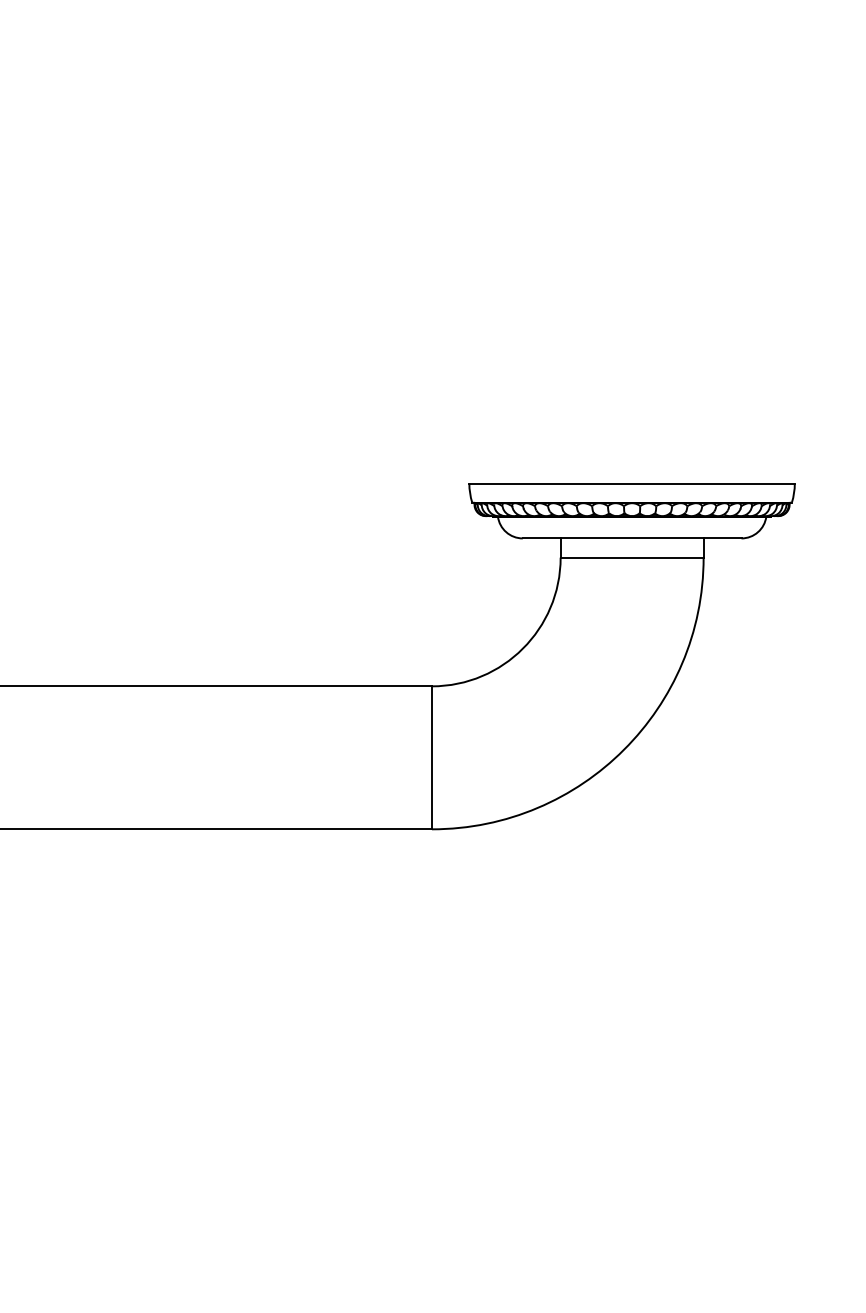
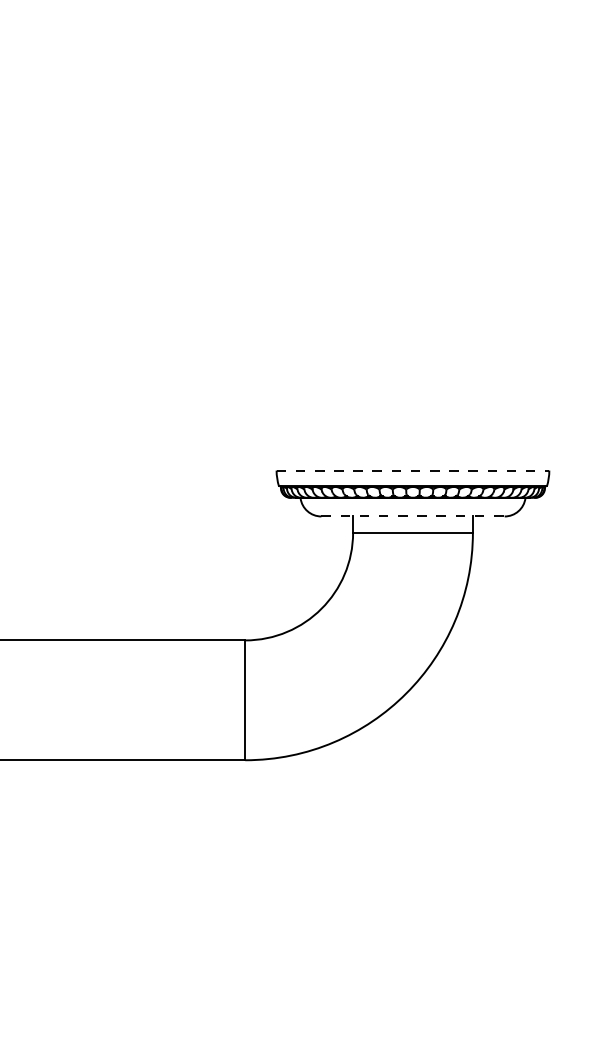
line: (632, 483) -> (413, 470), solid -> dashed
line: (632, 538) -> (413, 516), solid -> dashed

